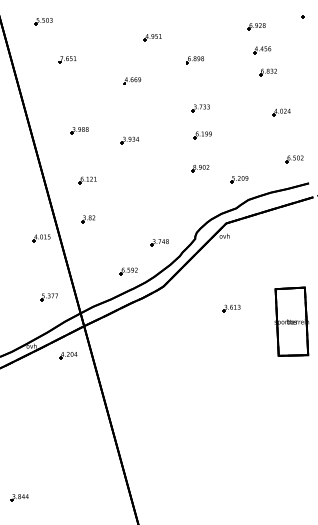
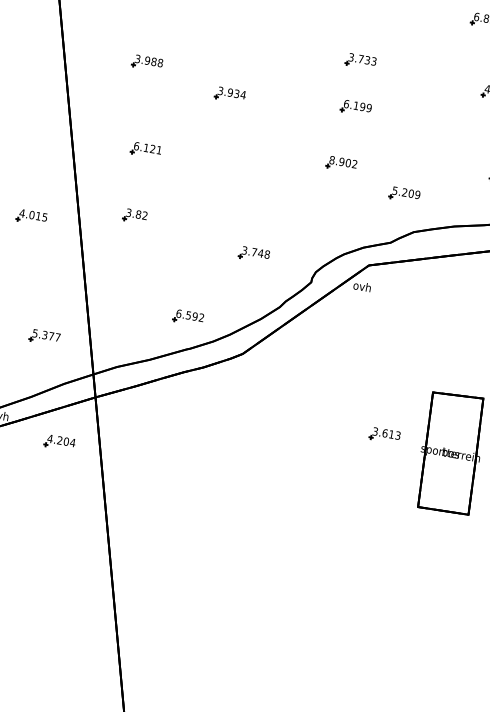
part: (41, 238) -> (31, 217), moved
part: (159, 242) -> (253, 253), moved
part: (231, 308) -> (384, 435), moved

